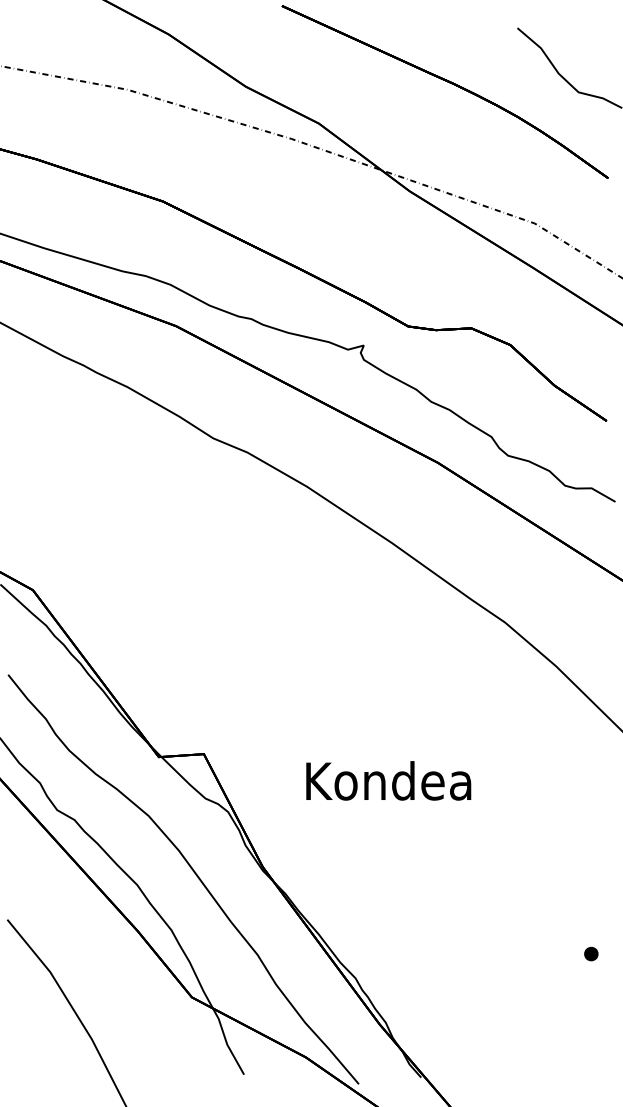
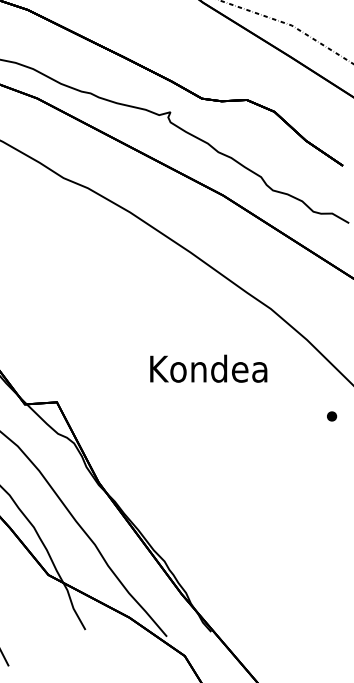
text: (388, 780) -> (208, 368), moved
part: (591, 954) -> (332, 416), moved

